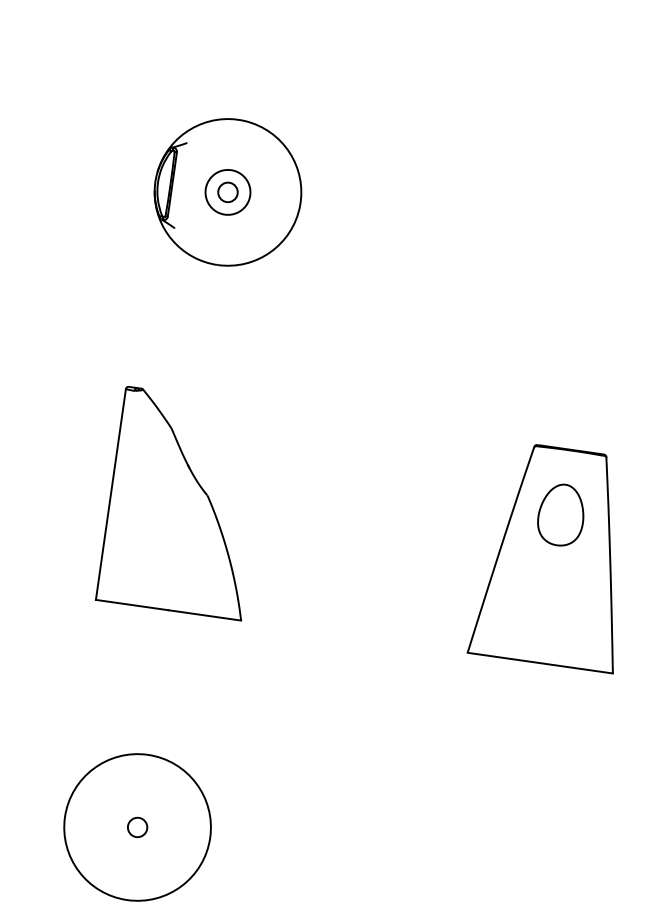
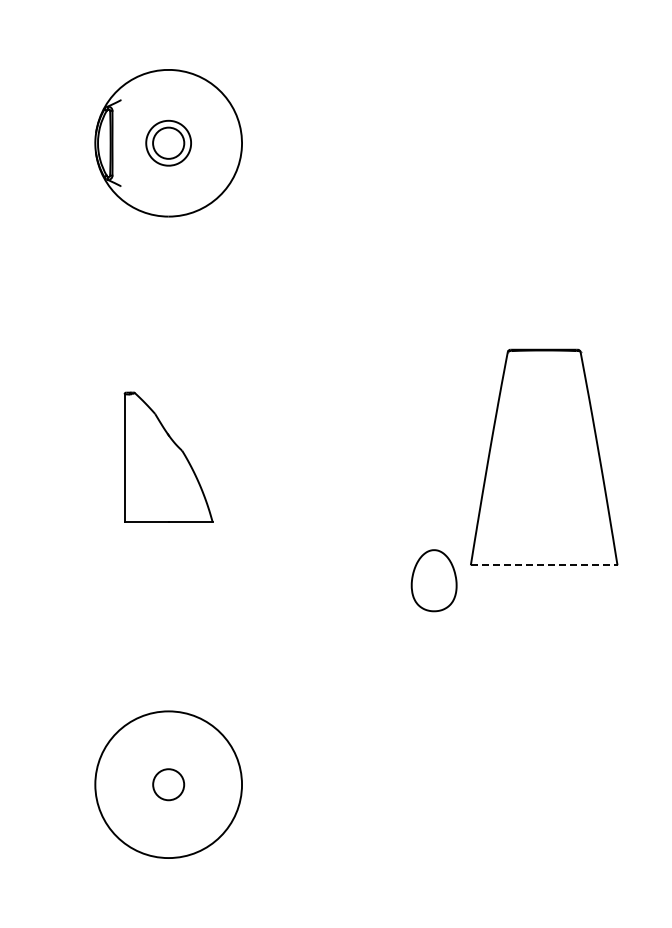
circle: (227, 192) -> (168, 143), size x1.6
part: (183, 502) -> (168, 456), size x0.6
part: (560, 514) -> (433, 580), moved
line: (540, 663) -> (544, 565), solid -> dashed
circle: (137, 827) -> (168, 784), size x1.6

